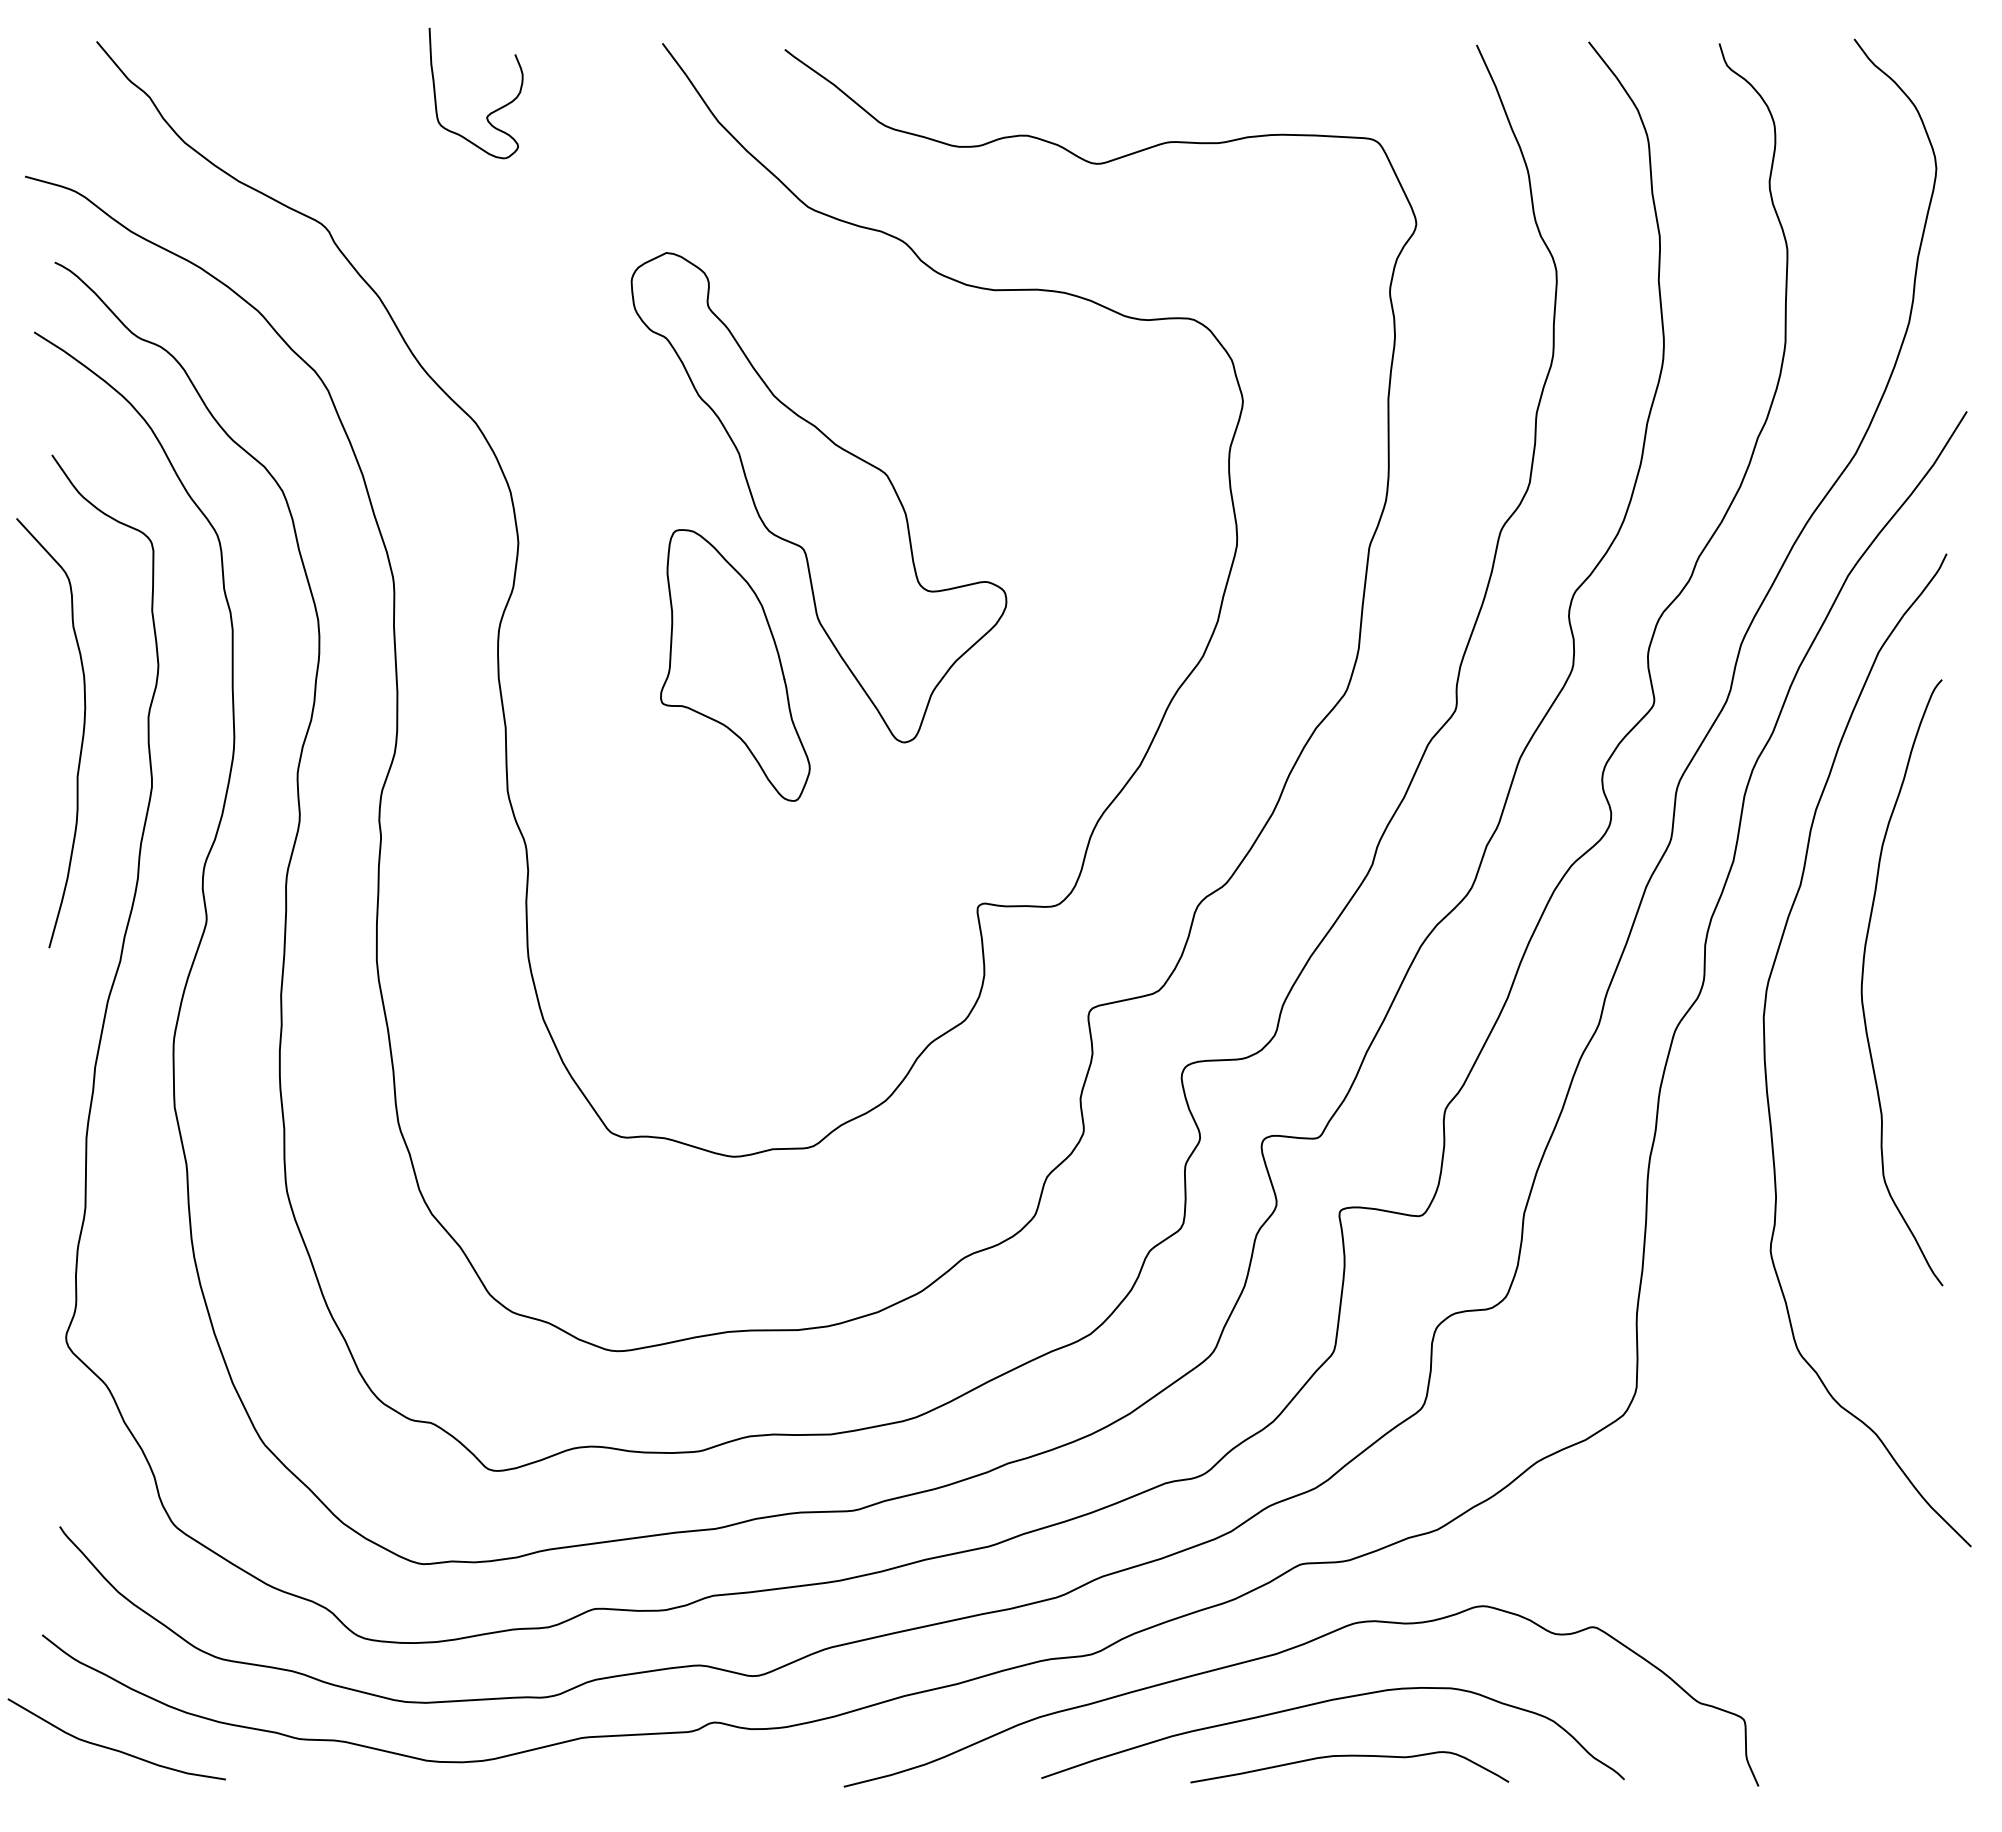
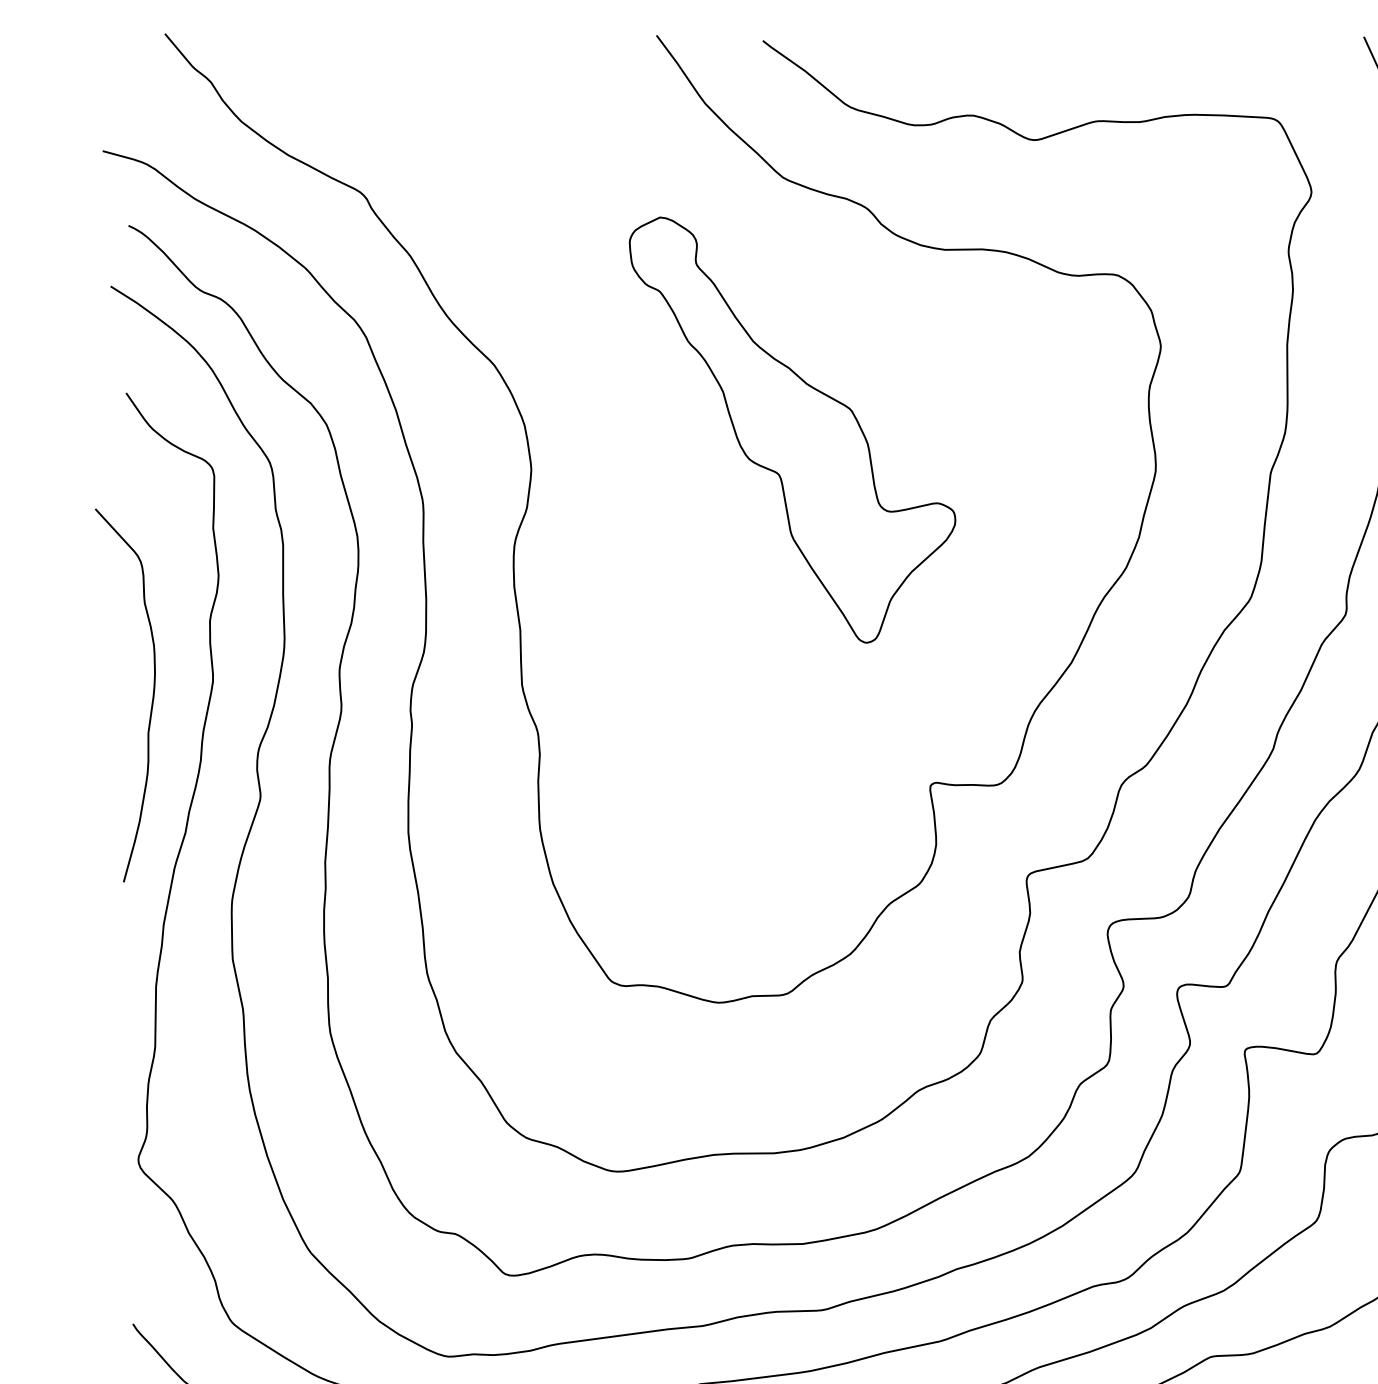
curve: (490, 112) -> (507, 95), removed
part: (735, 665) -> (719, 575), removed
curve: (81, 740) -> (151, 701), moved

